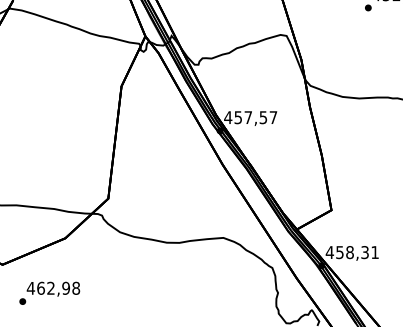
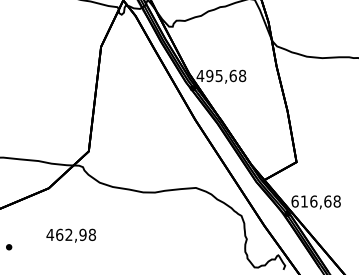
text: (255, 117) -> (225, 75), 457,57 -> 495,68
text: (352, 252) -> (316, 201), 458,31 -> 616,68
text: (53, 288) -> (71, 235), moved

